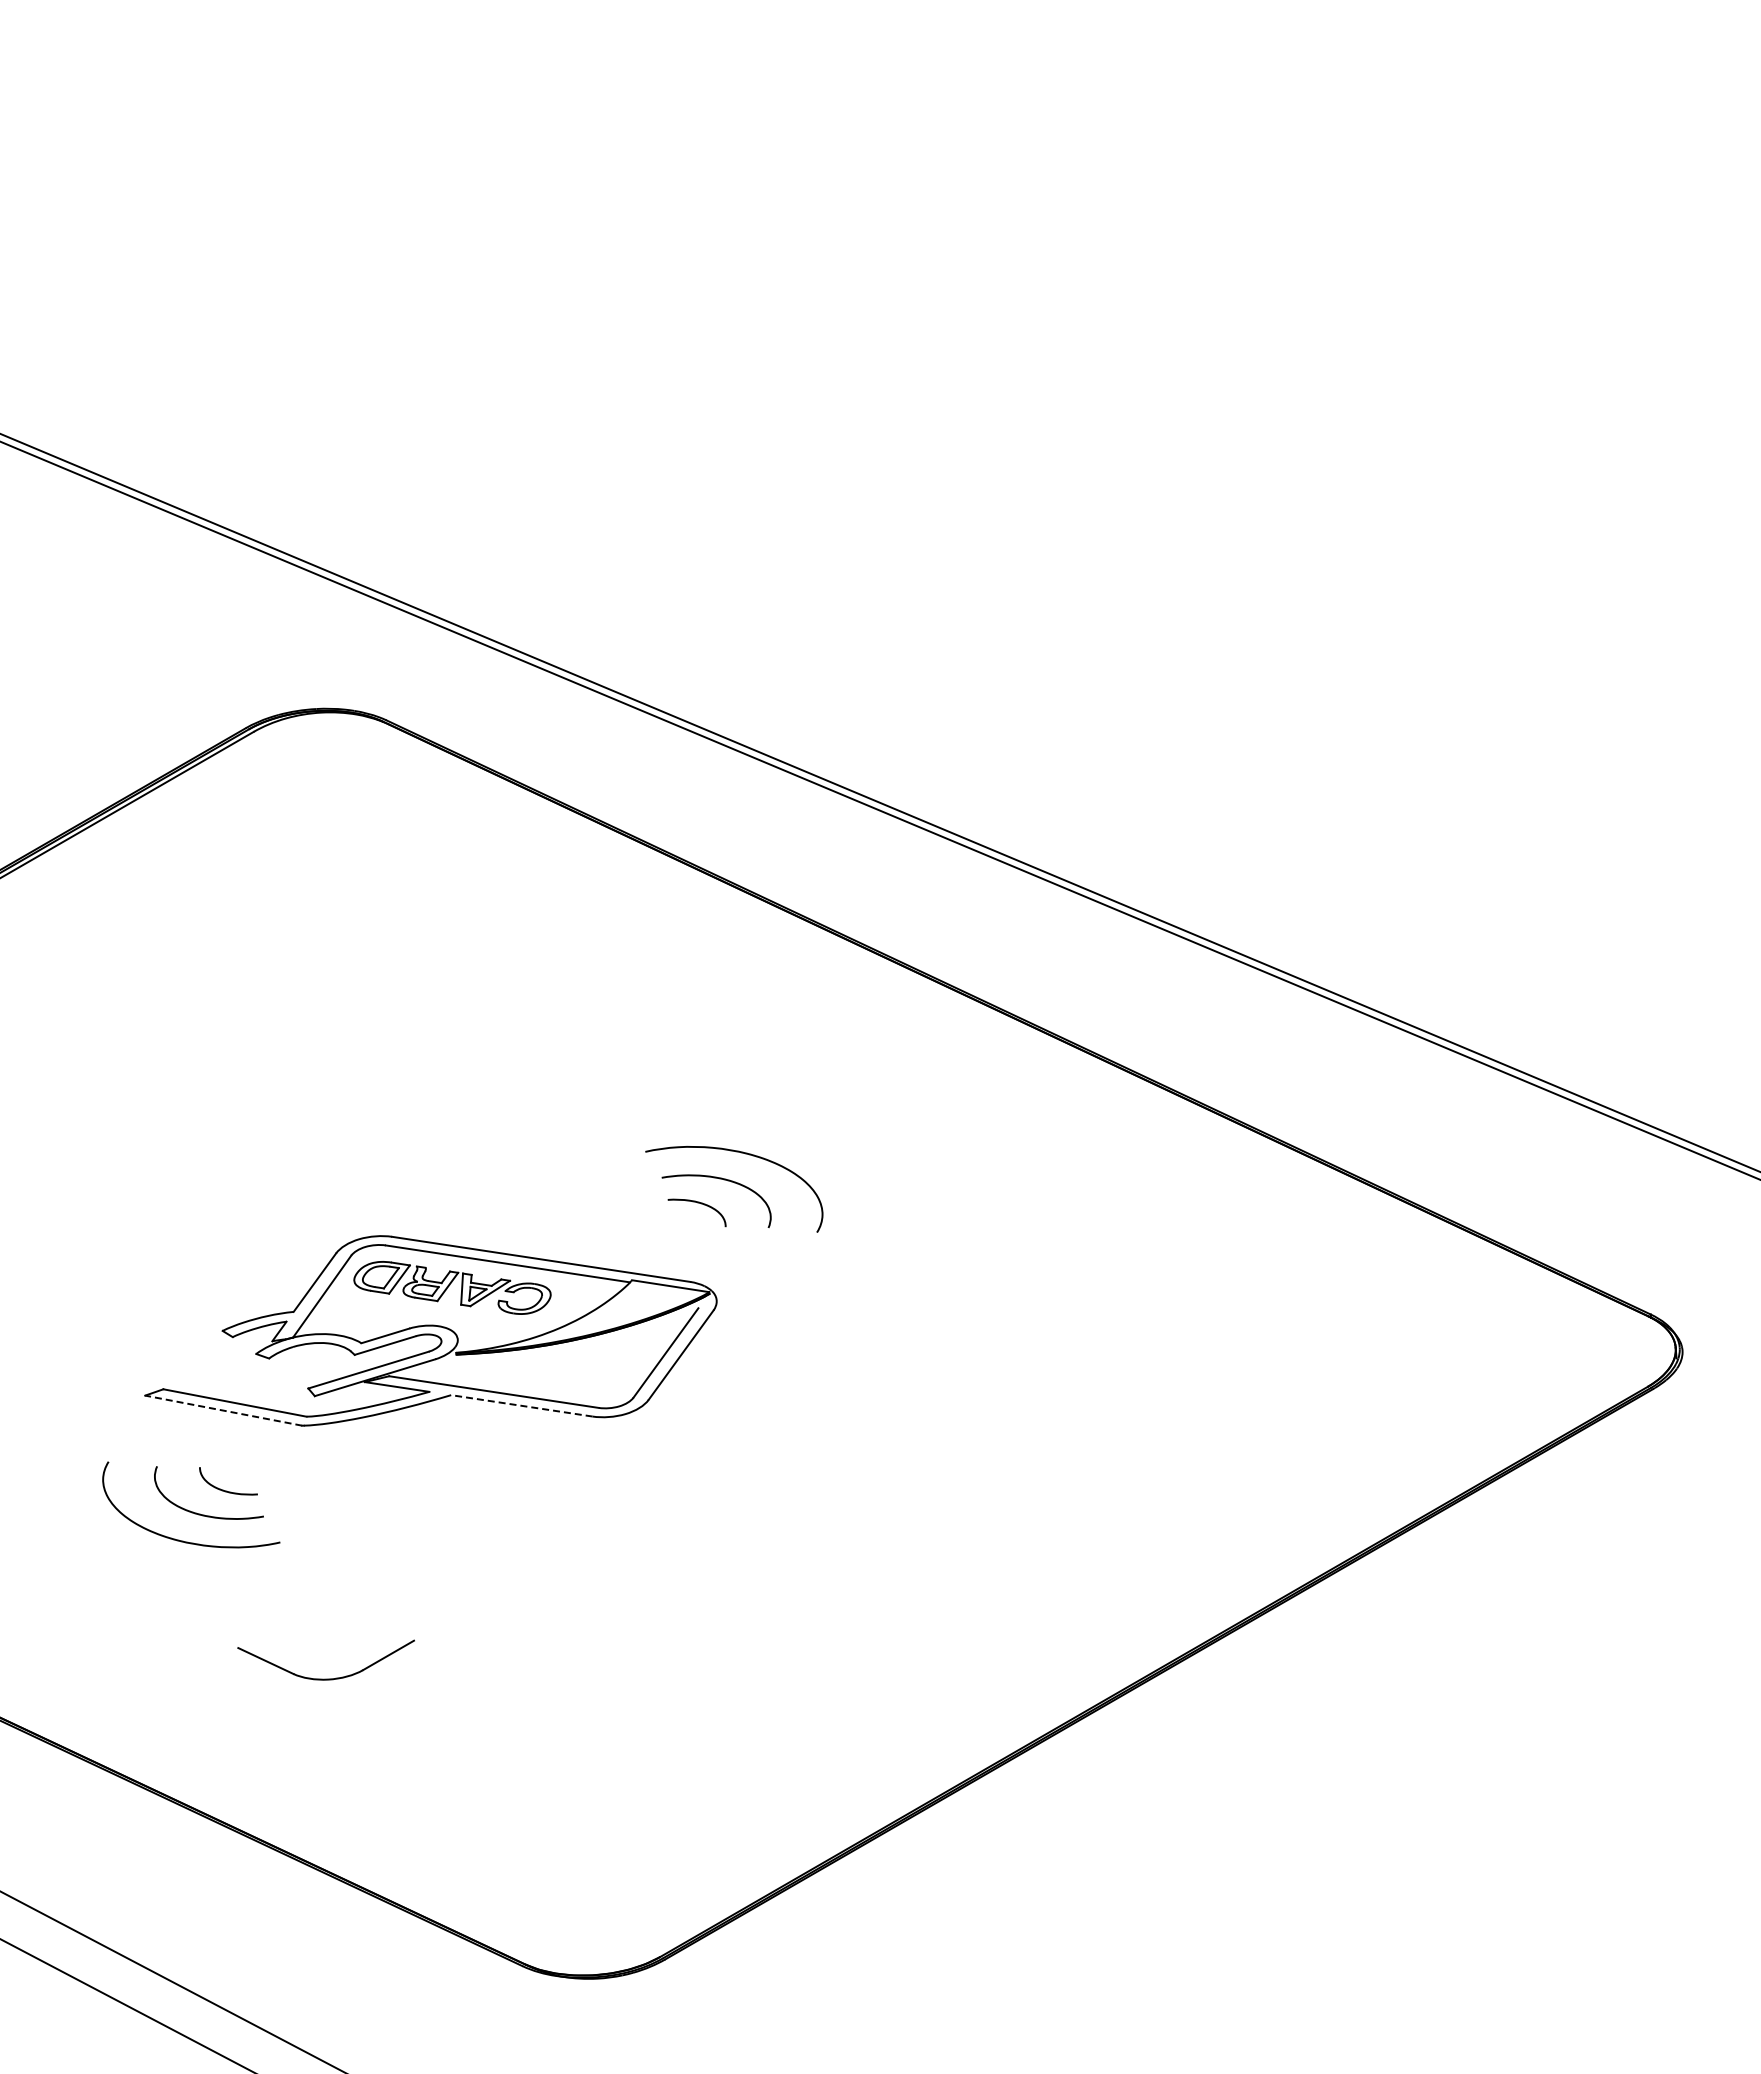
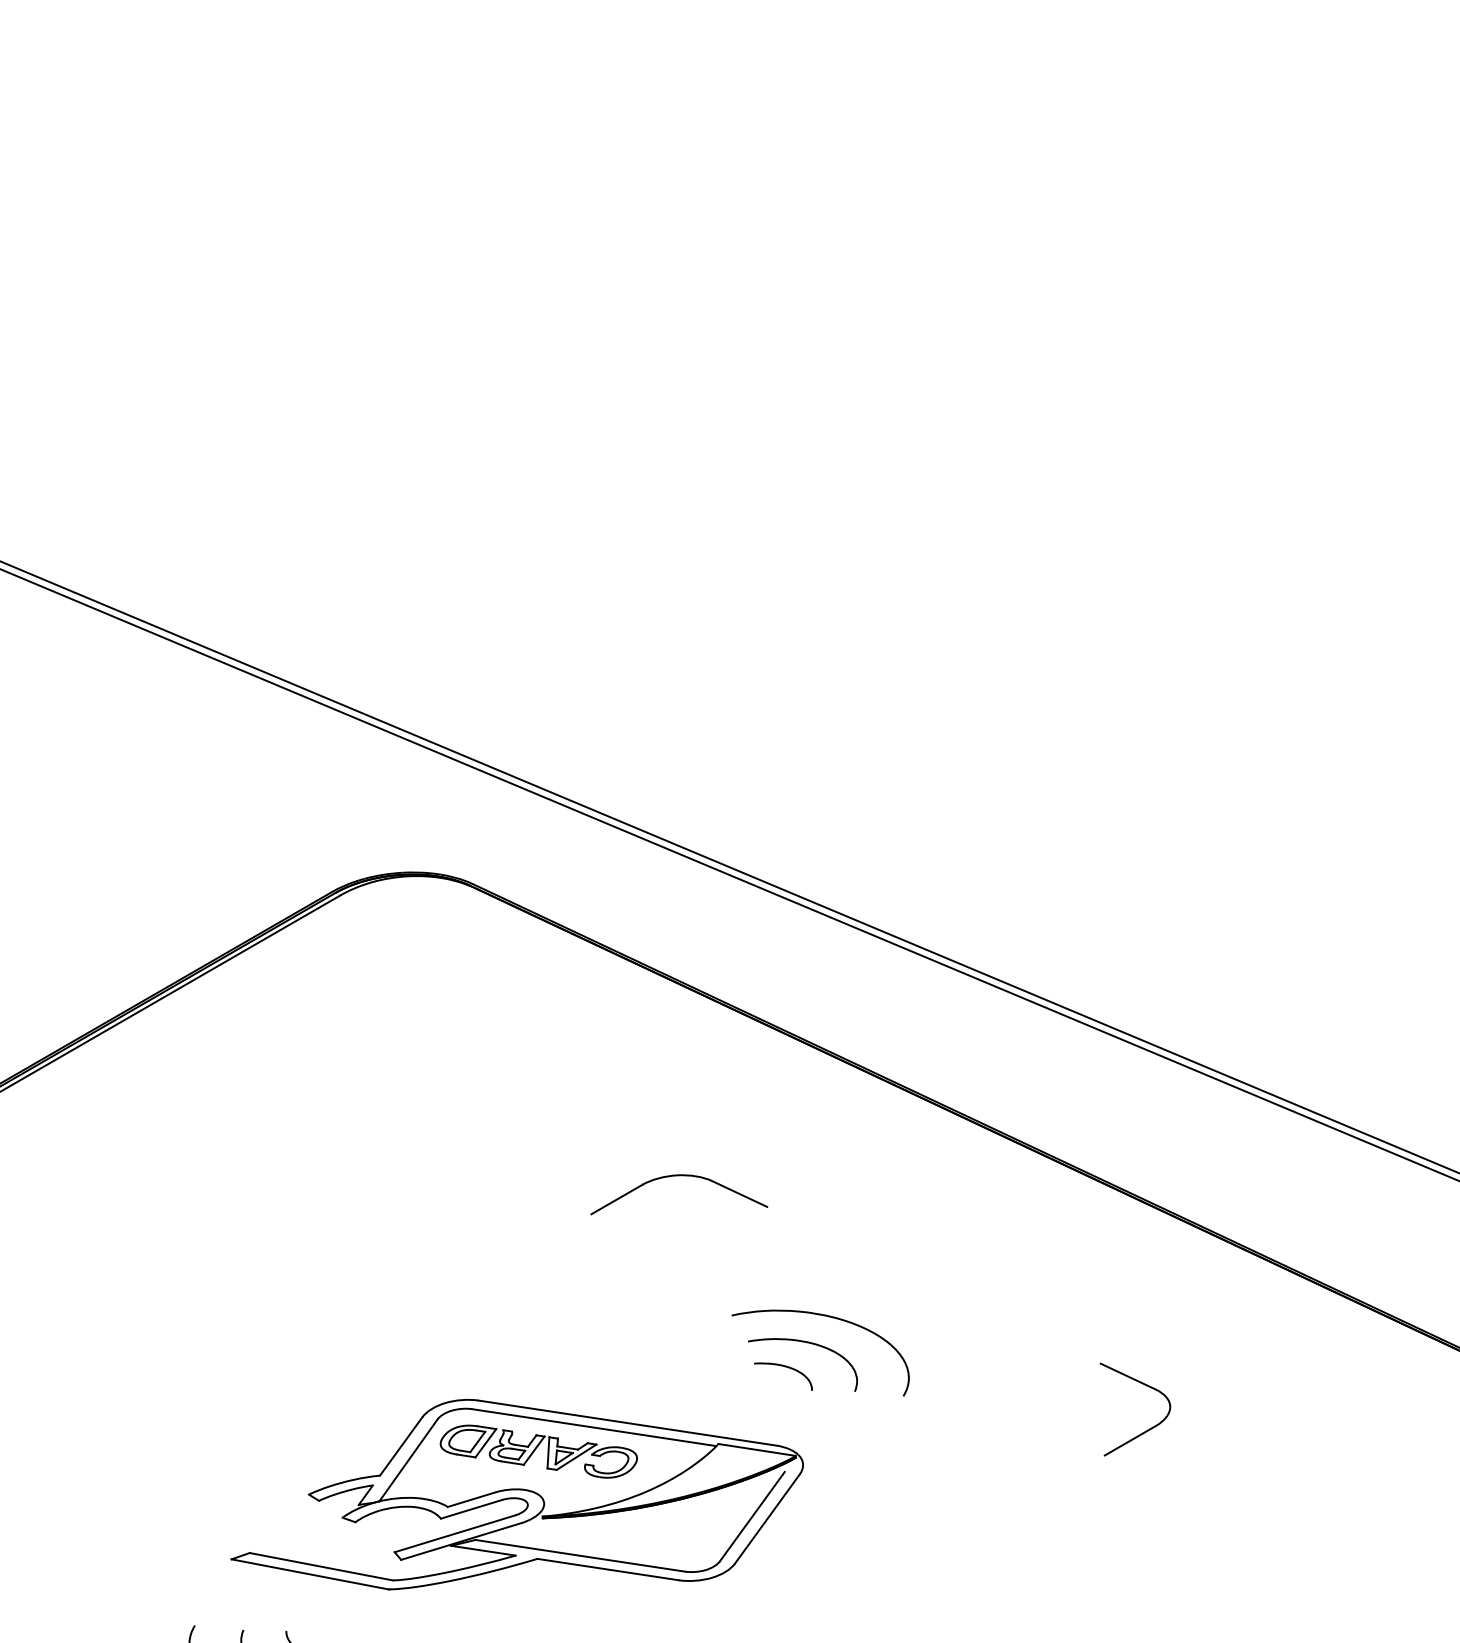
part: (592, 1012) -> (678, 1176), added
part: (1061, 1265) -> (1147, 1429), added
line: (521, 1405) -> (607, 1569), dashed -> solid
line: (223, 1410) -> (309, 1574), dashed -> solid

